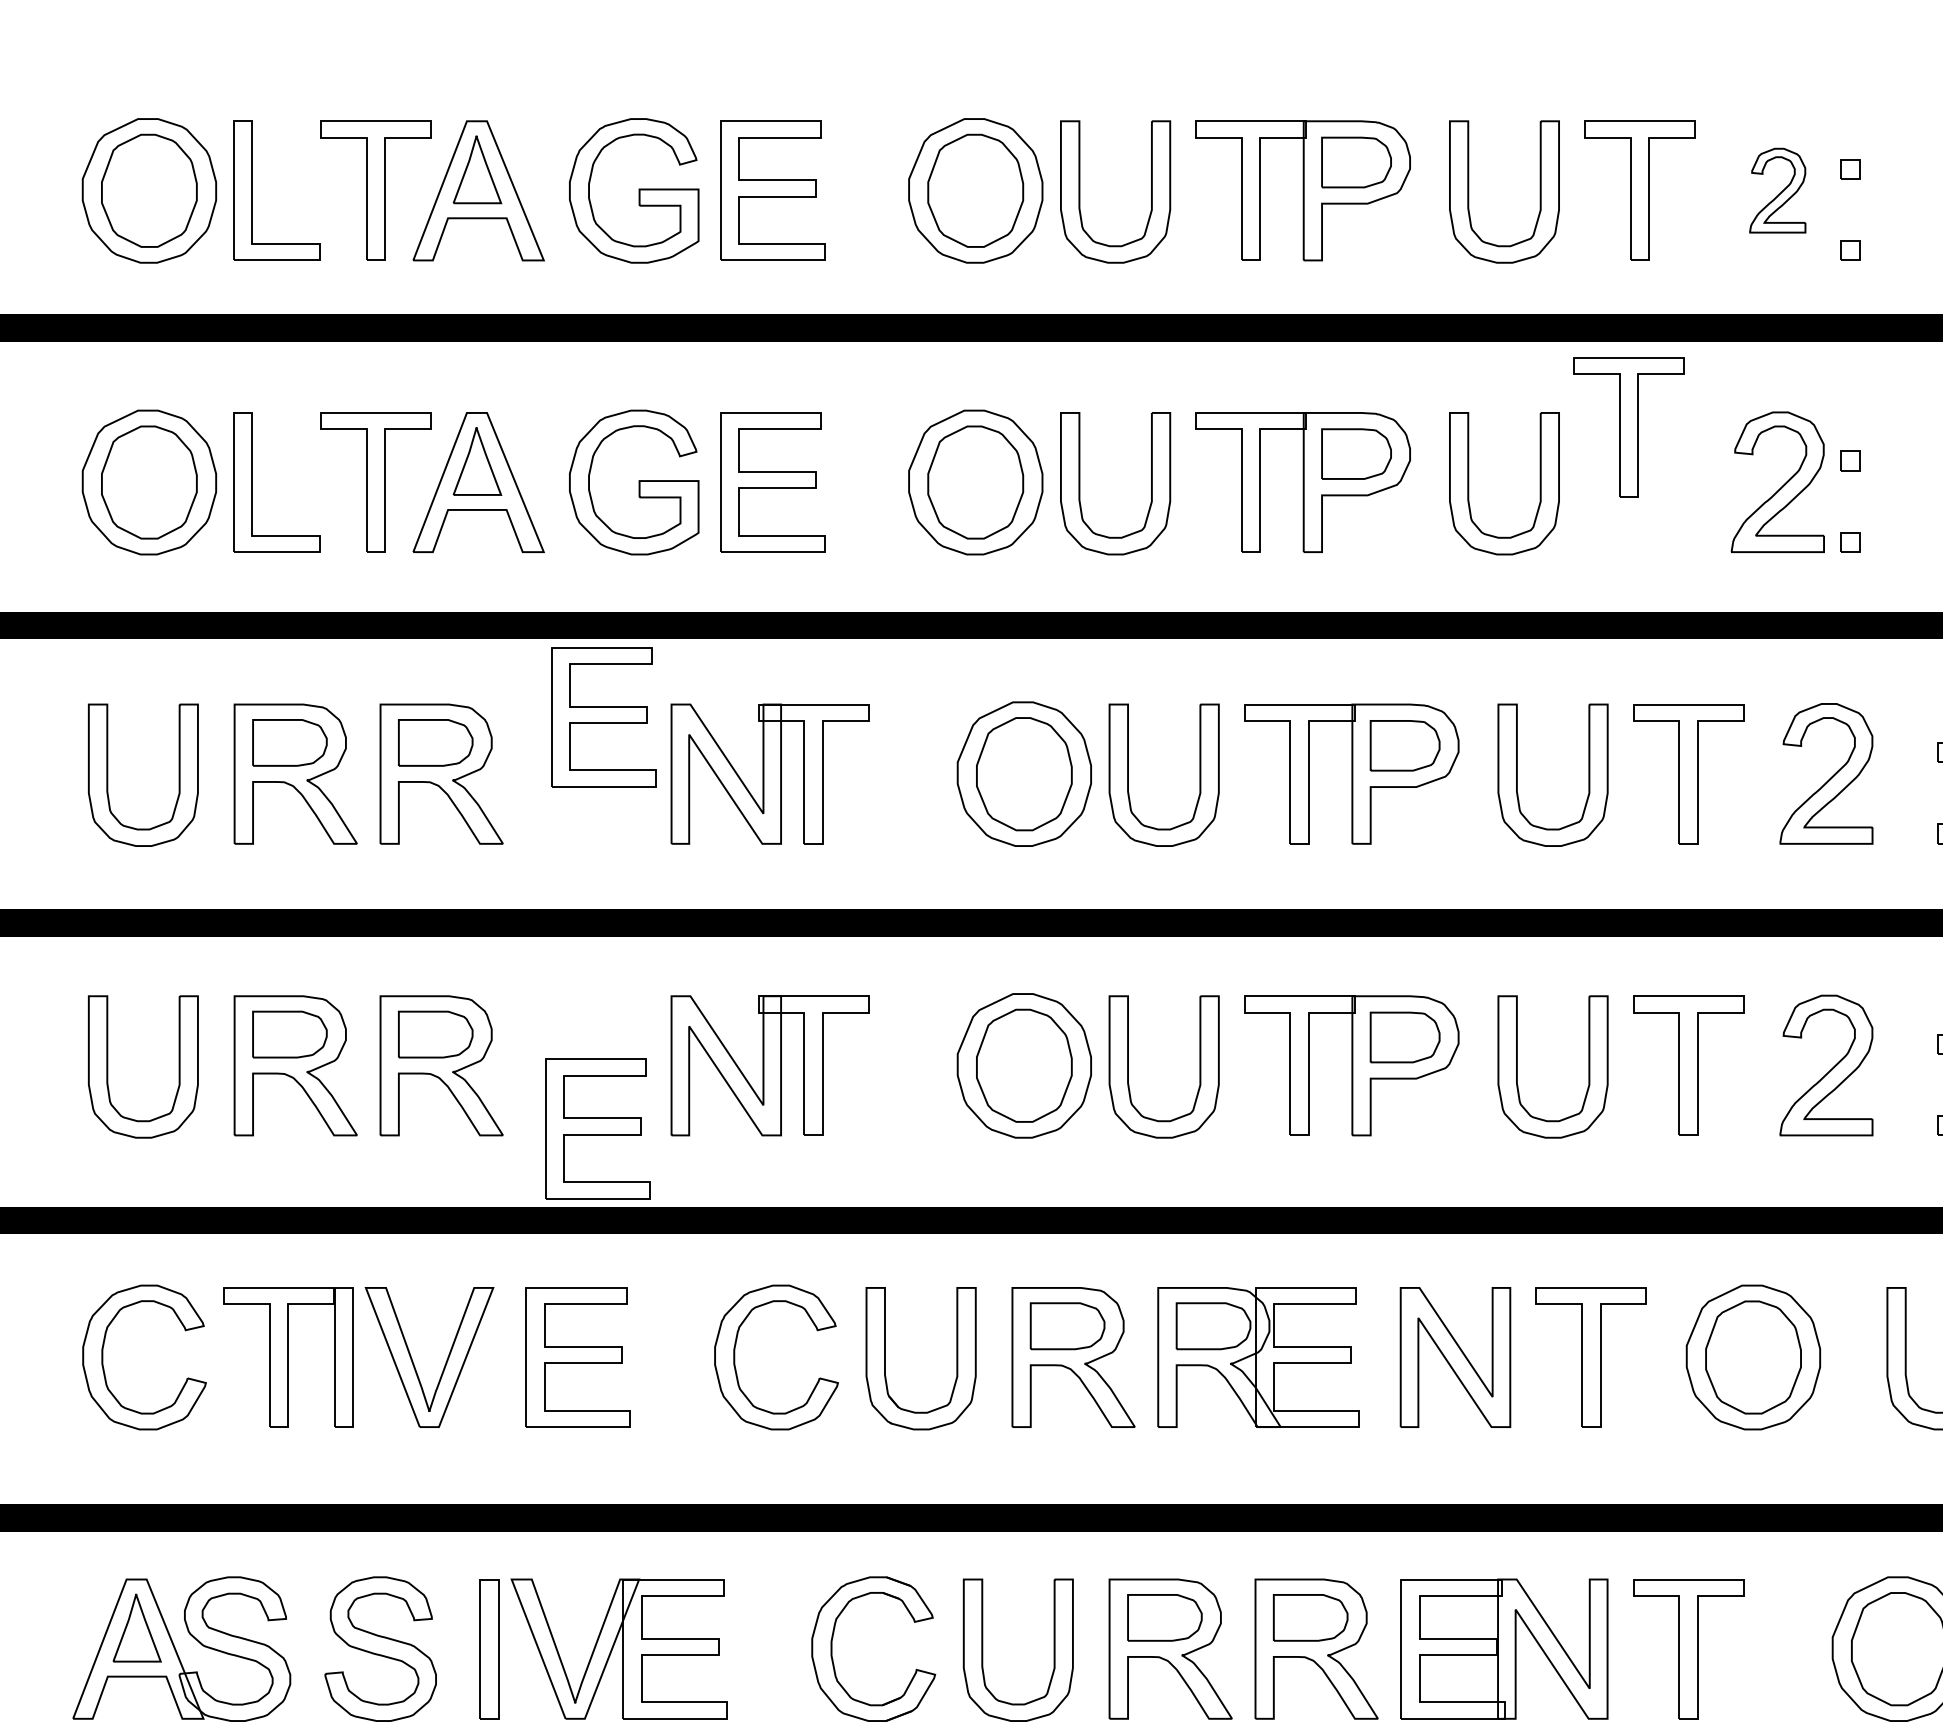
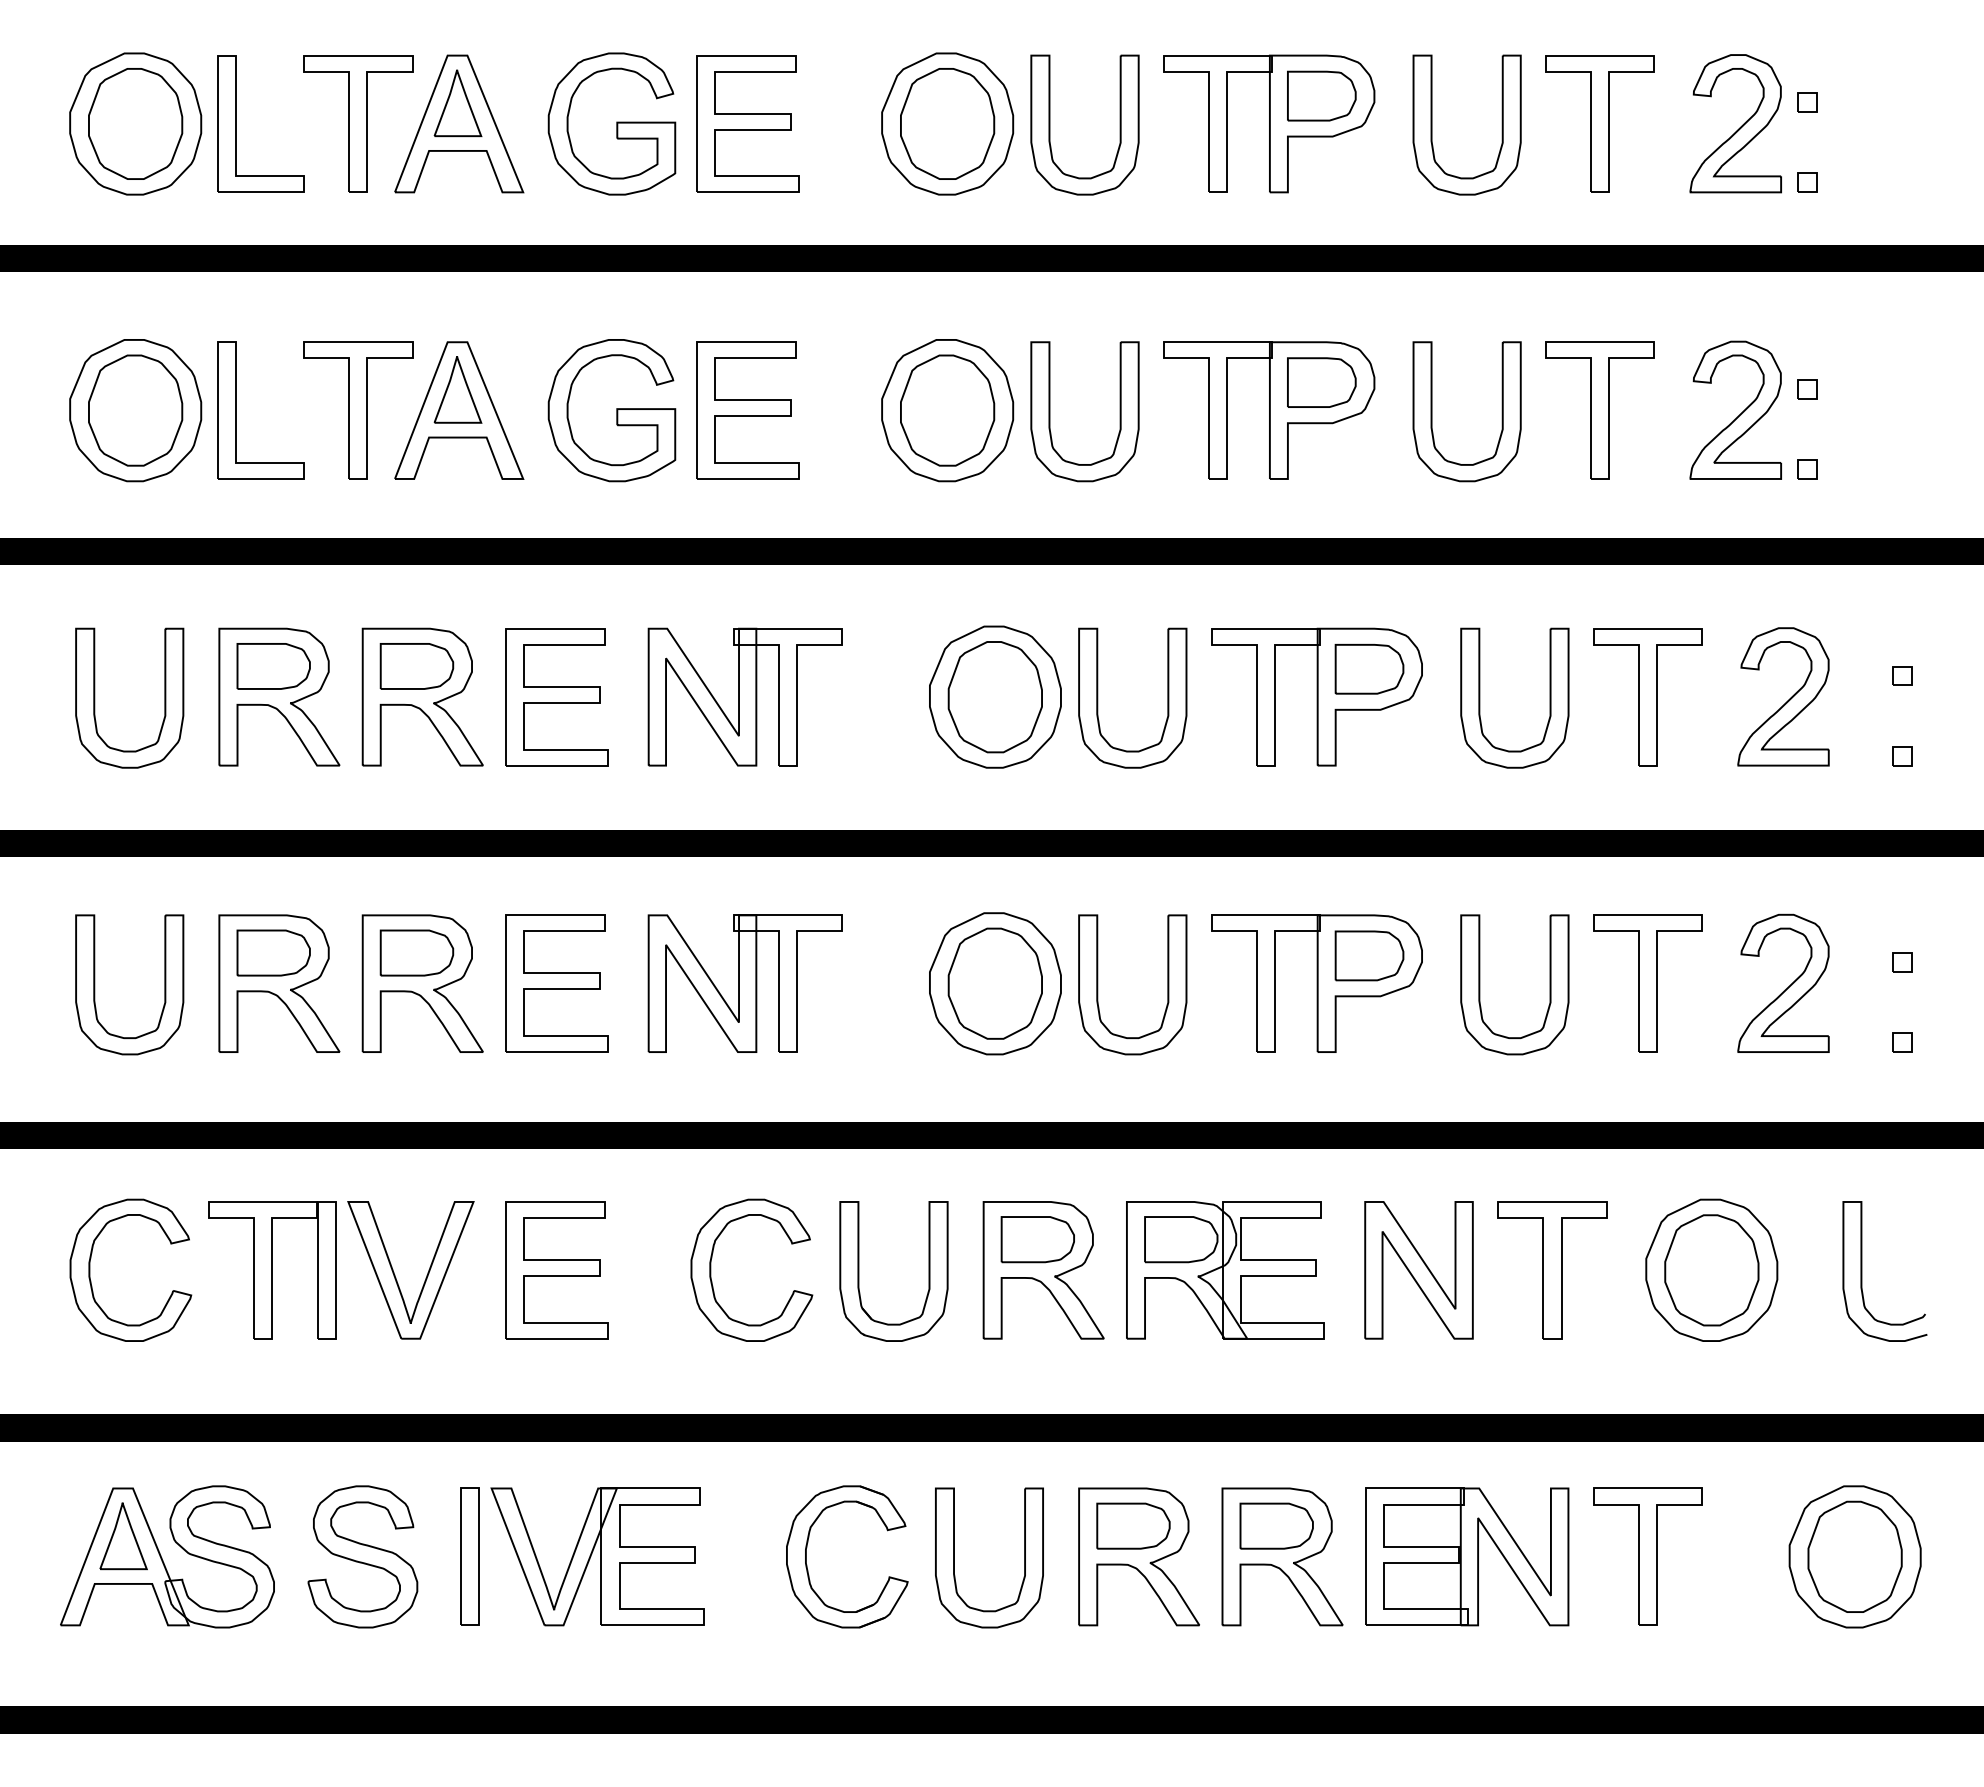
part: (1777, 190) -> (1735, 123), size x1.67
part: (1627, 427) -> (1599, 410), moved
part: (603, 717) -> (556, 697), moved
part: (597, 1128) -> (556, 983), moved

